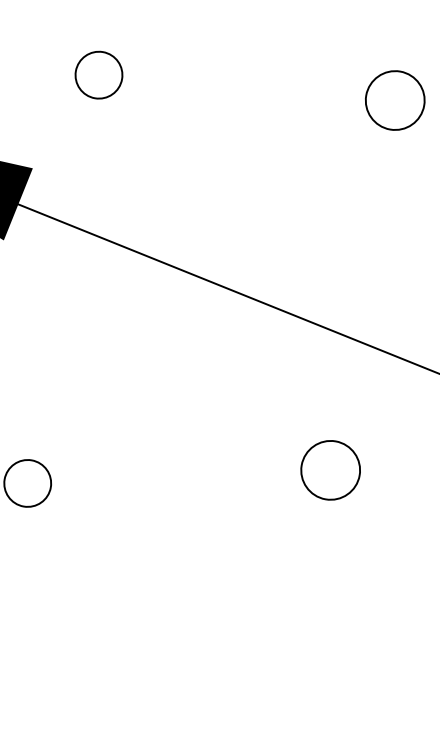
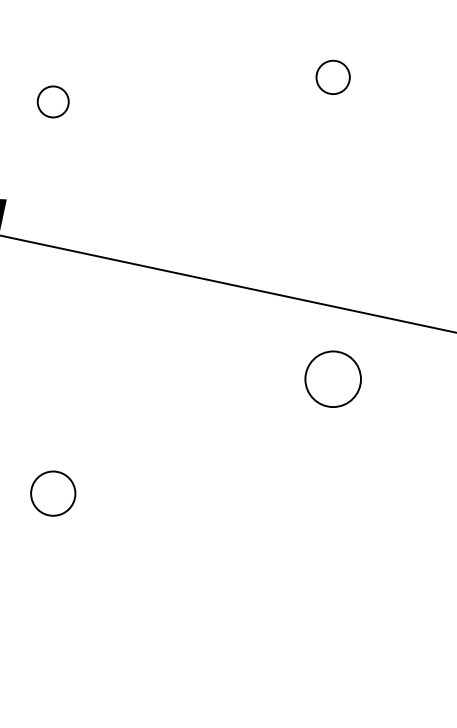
circle: (99, 74) -> (53, 101), size x0.7
circle: (395, 100) -> (333, 77), size x0.6
circle: (330, 469) -> (332, 378), moved

